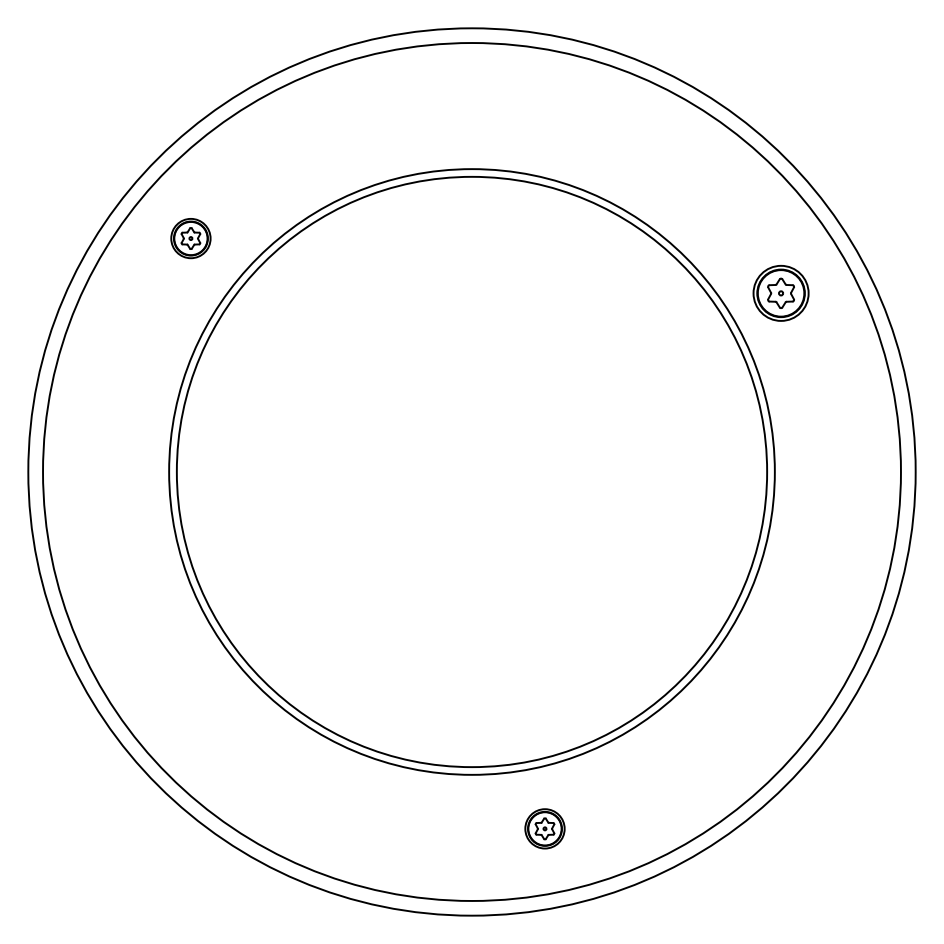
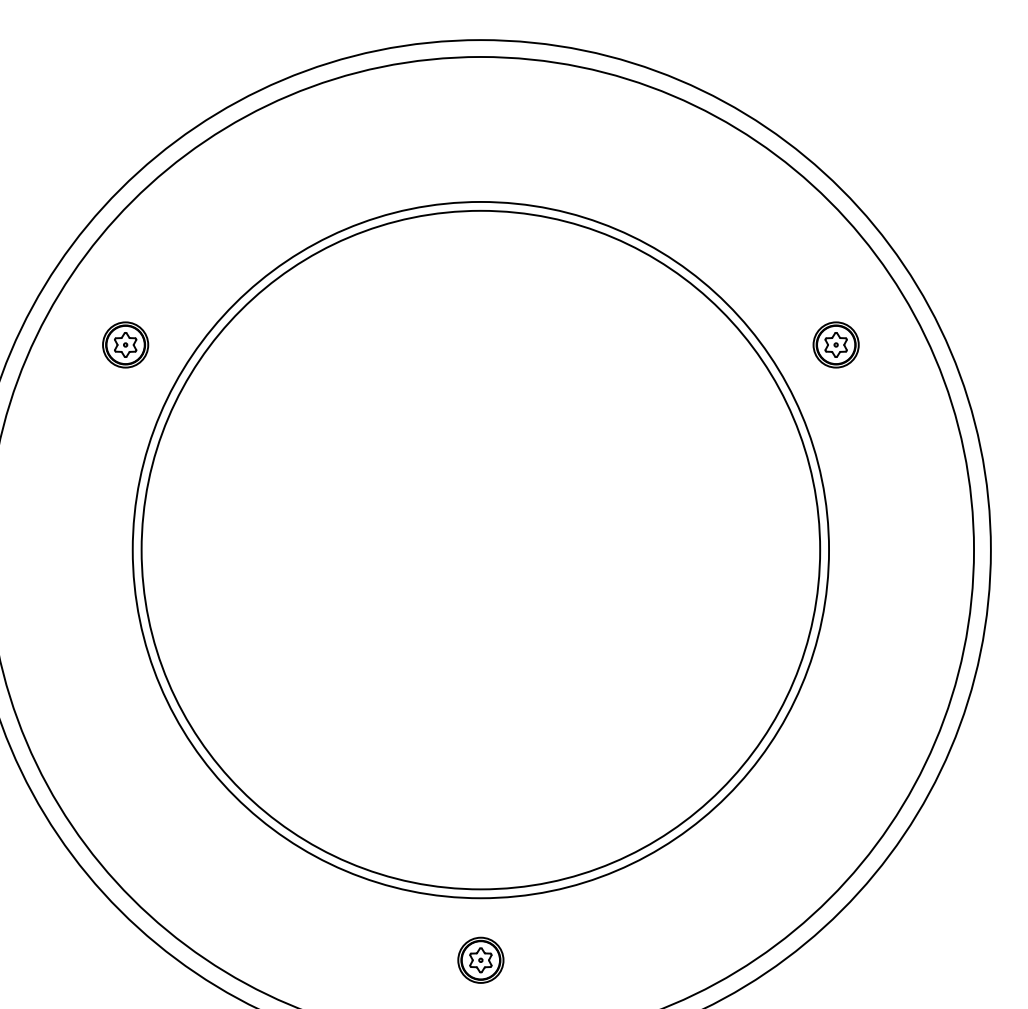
part: (190, 238) -> (125, 344), moved
part: (780, 293) -> (835, 344), size x0.71
part: (544, 828) -> (480, 959), moved

